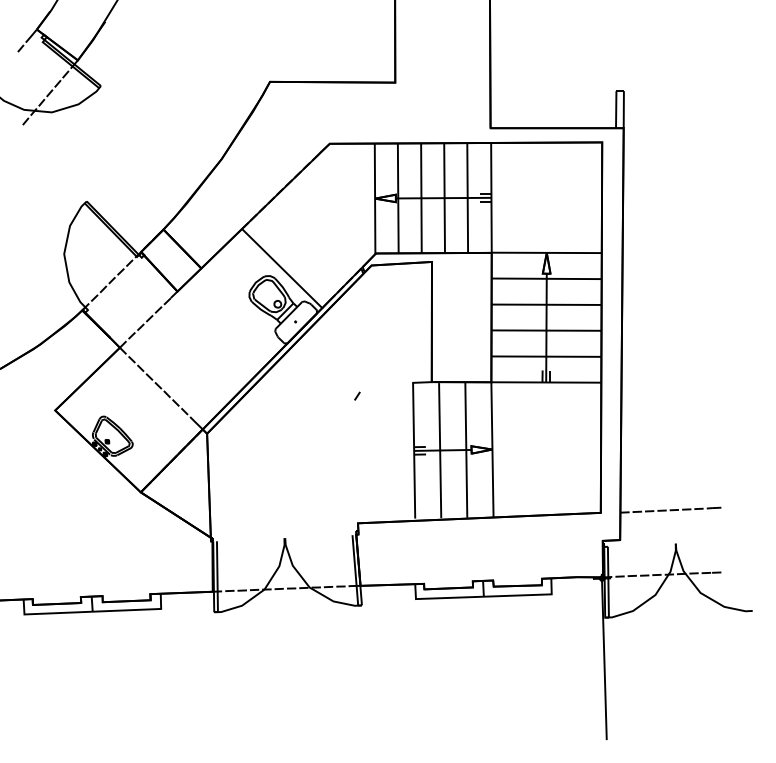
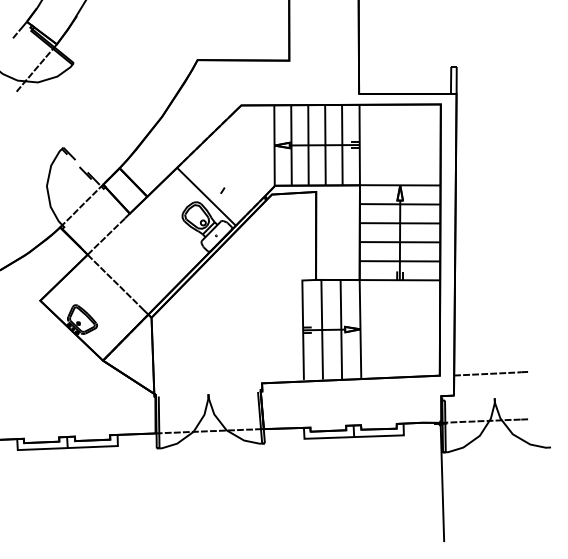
line: (137, 256) -> (100, 187), solid -> dashed
line: (357, 395) -> (222, 190), moved

